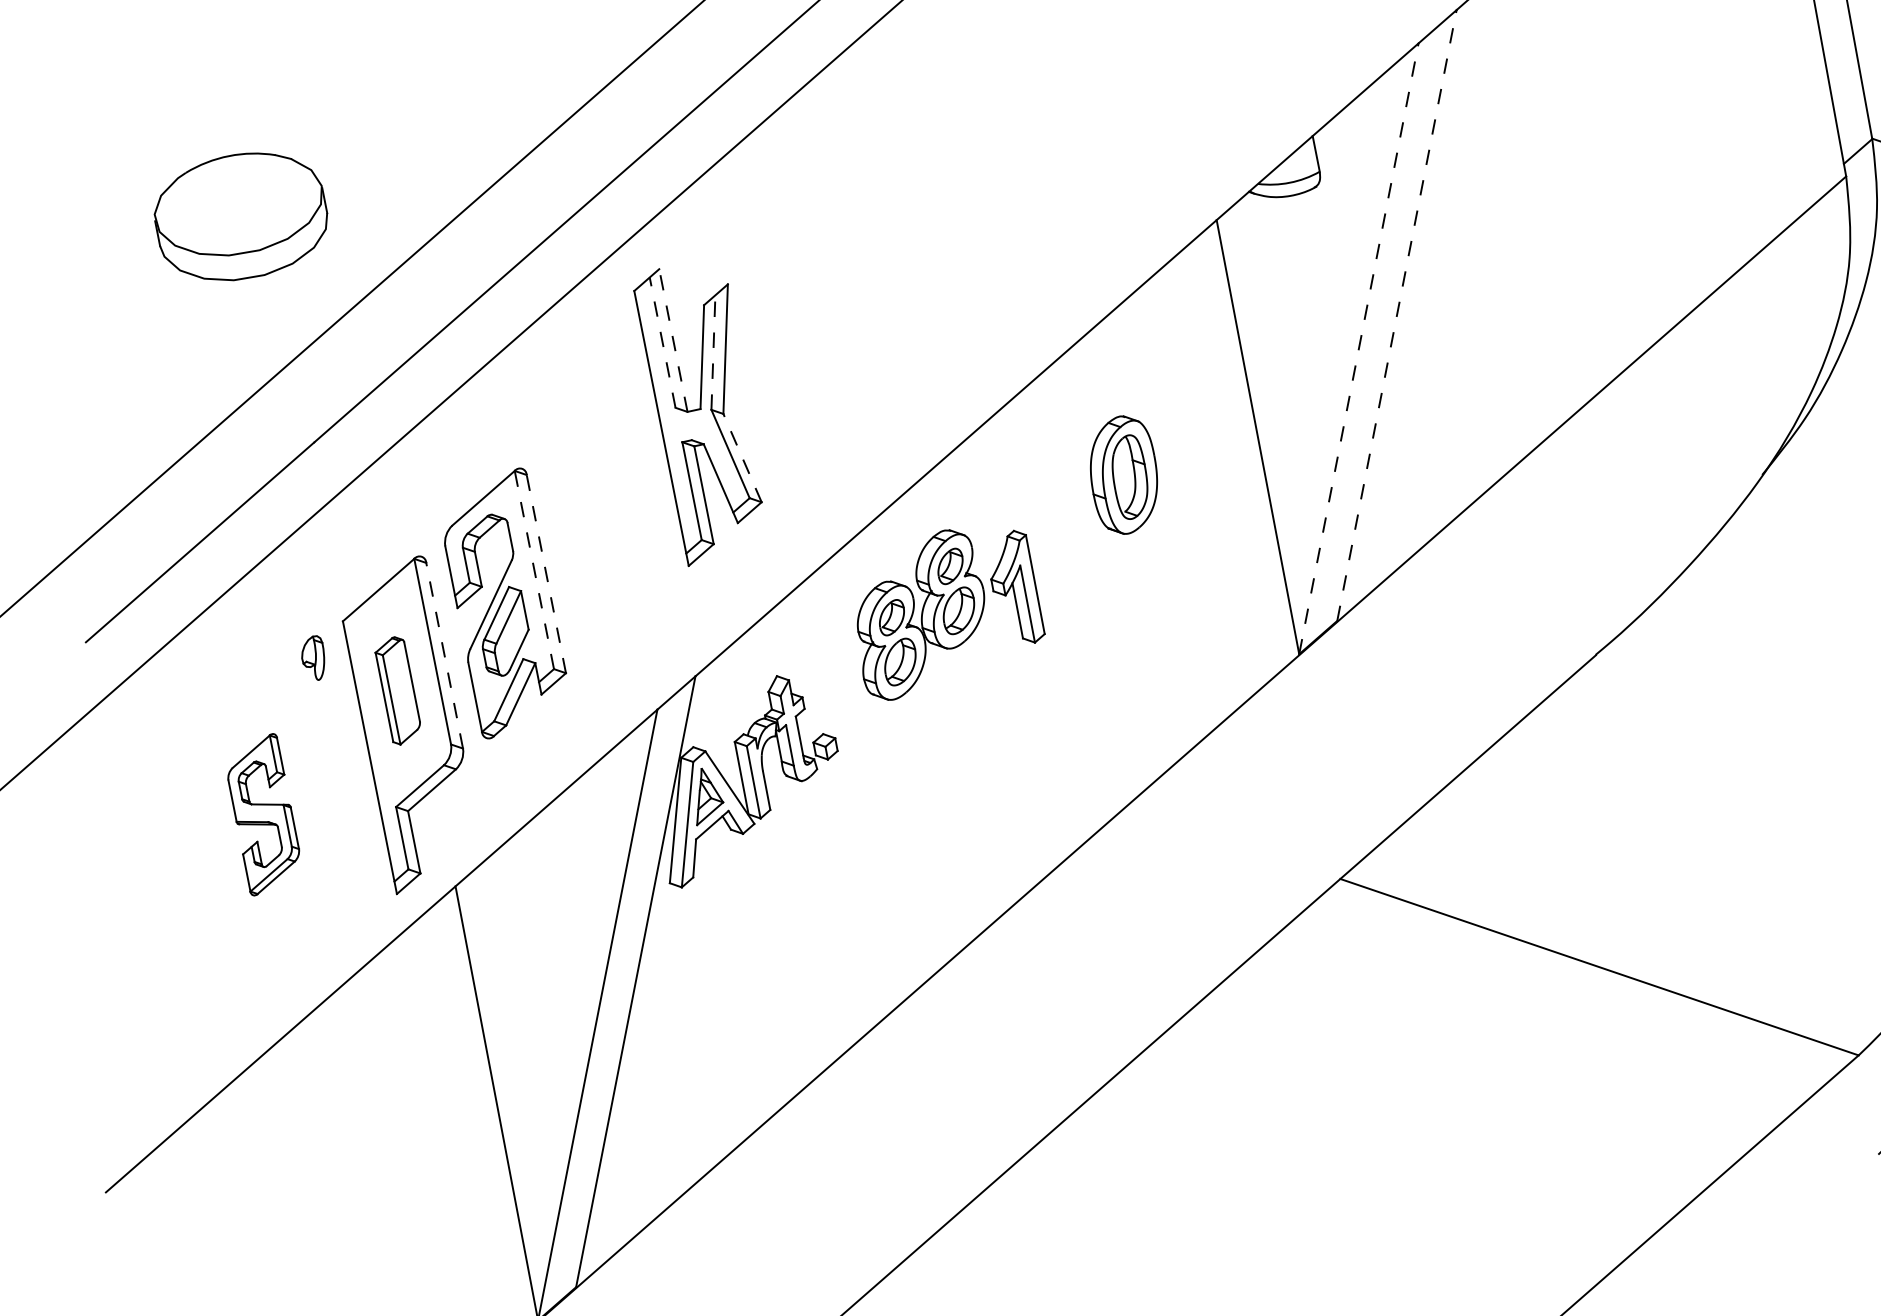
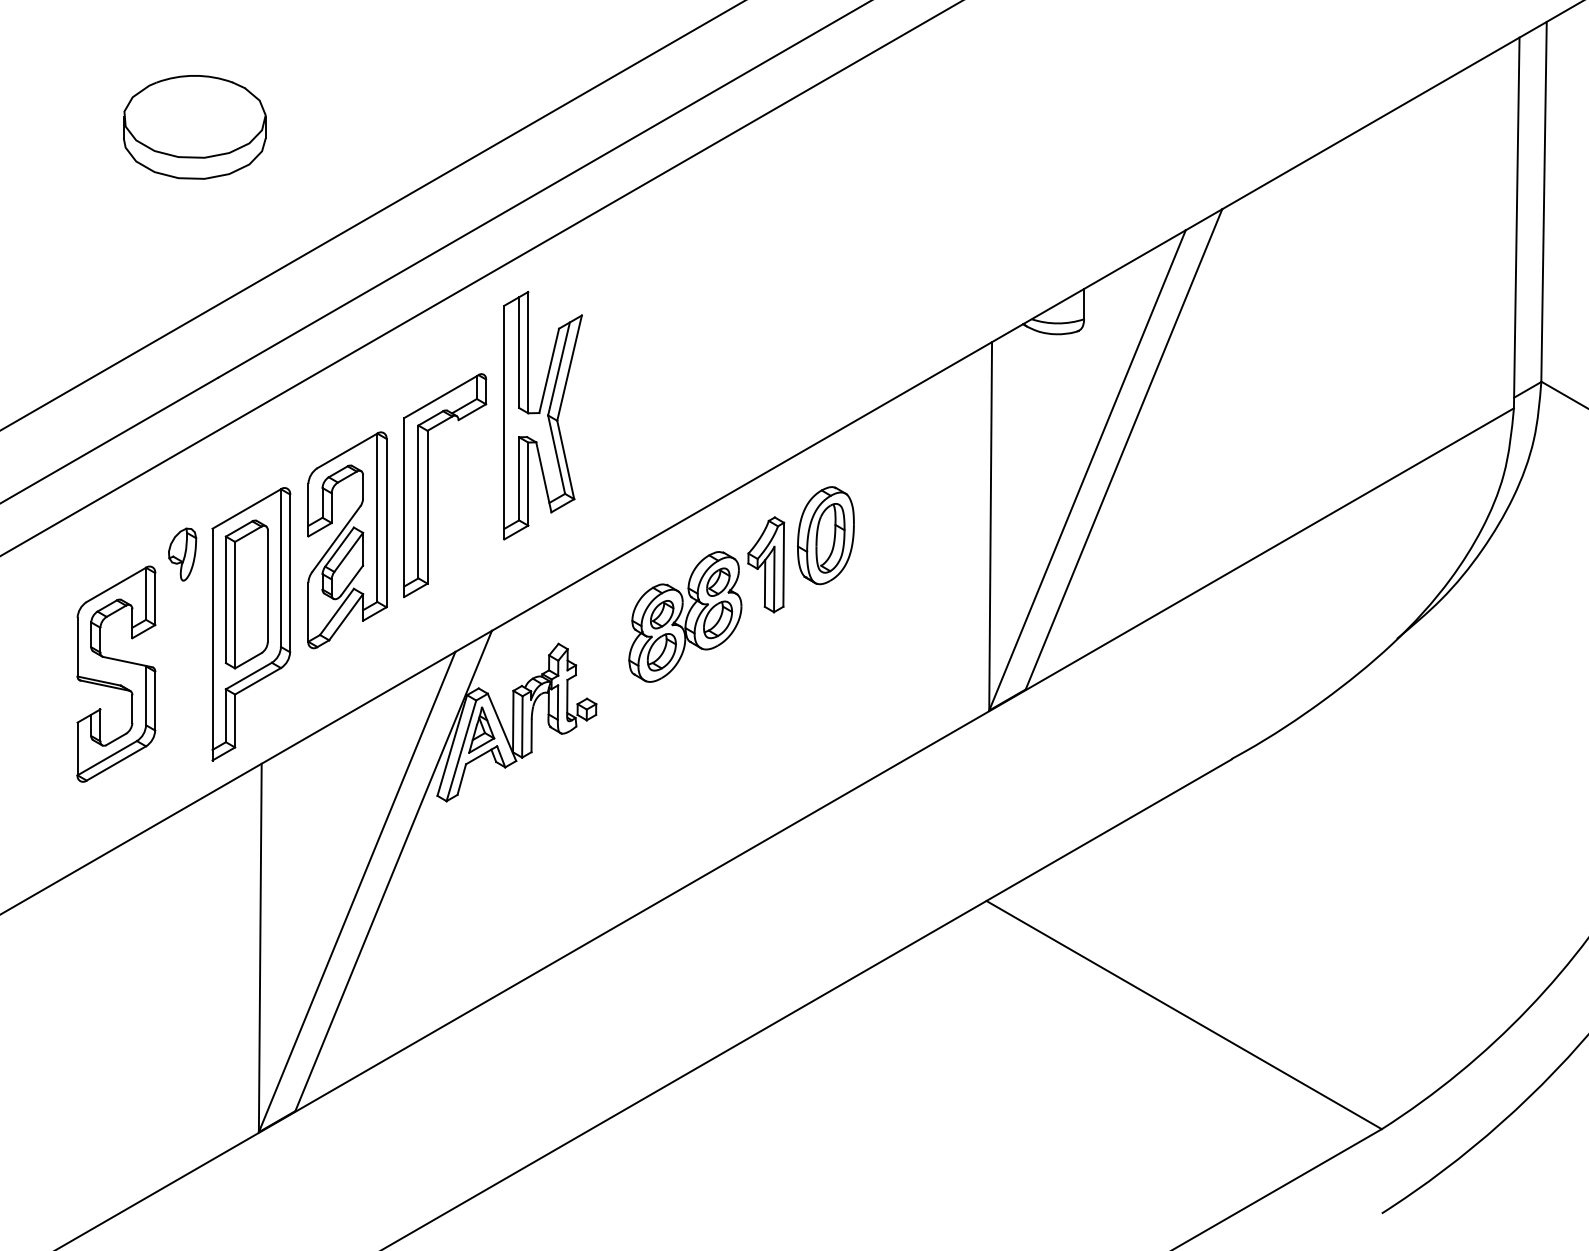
part: (240, 216) -> (194, 127), moved
line: (1397, 314) -> (1124, 448), dashed -> solid
line: (673, 340) -> (528, 352), dashed -> solid
line: (663, 342) -> (519, 352), dashed -> solid
line: (1358, 347) -> (1087, 469), dashed -> solid
line: (713, 351) -> (559, 368), dashed -> solid
line: (742, 457) -> (565, 459), dashed -> solid
part: (1123, 475) -> (825, 535), moved
part: (586, 520) -> (428, 485), added
line: (534, 569) -> (377, 517), dashed -> solid
line: (546, 573) -> (386, 522), dashed -> solid
part: (1014, 588) -> (766, 564), moved
line: (445, 655) -> (290, 573), dashed -> solid
part: (313, 658) -> (182, 554), size x1.43
part: (398, 690) -> (246, 594), size x1.67
part: (263, 814) -> (116, 673), size x1.67

